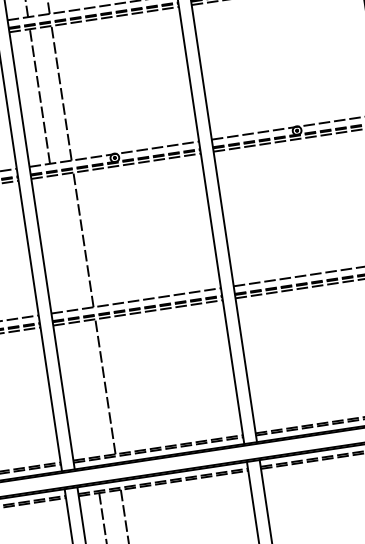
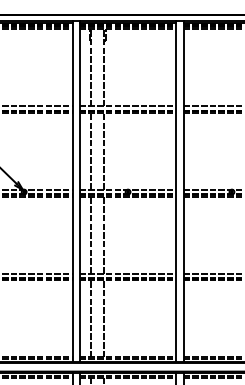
line: (62, 243) -> (91, 235), added
line: (83, 389) -> (91, 318), added

